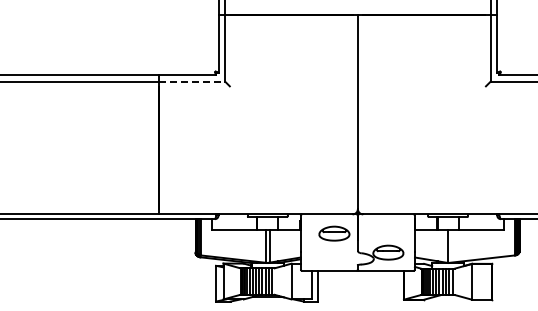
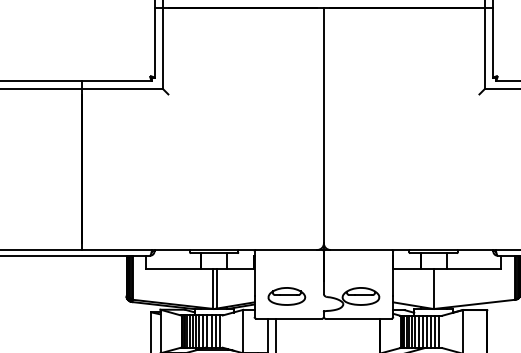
line: (192, 81) -> (122, 88), dashed -> solid
part: (334, 233) -> (286, 296), moved

